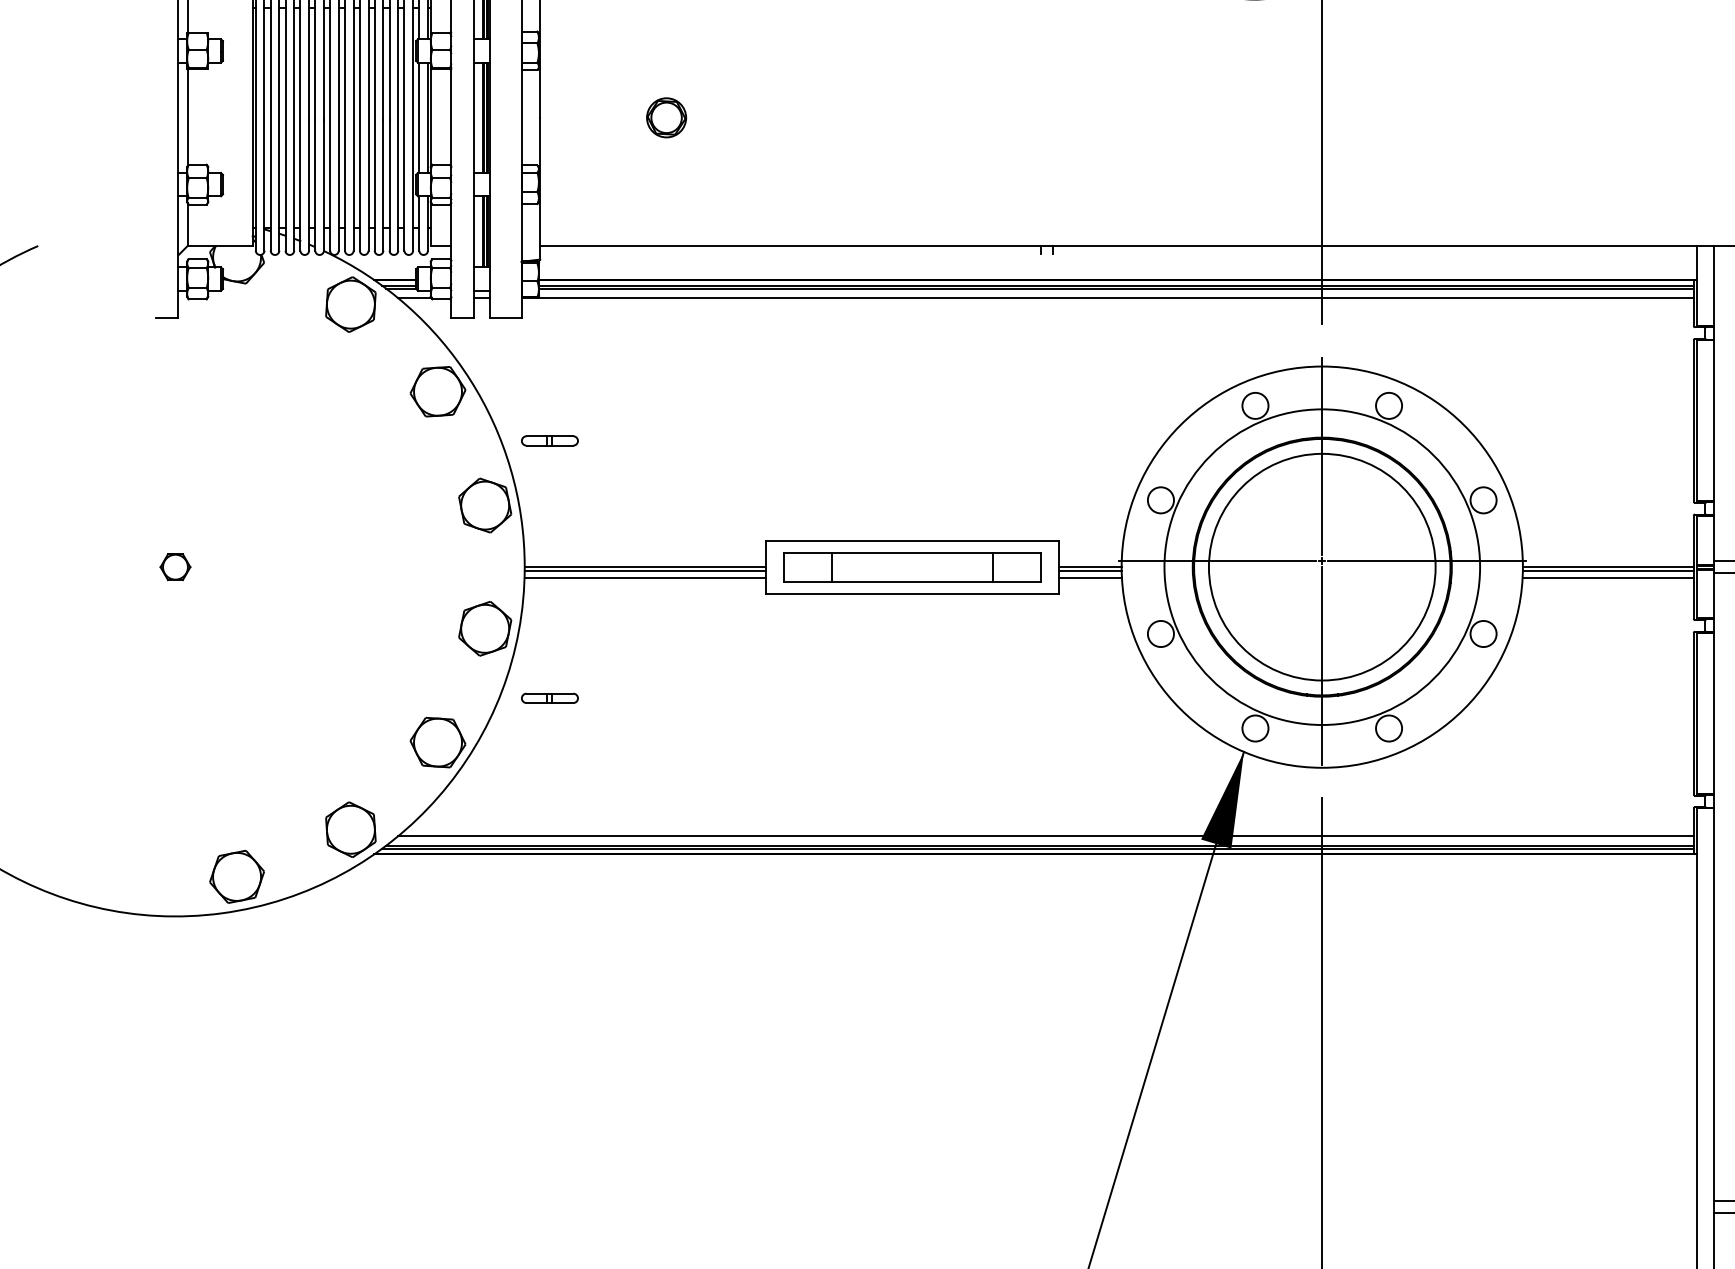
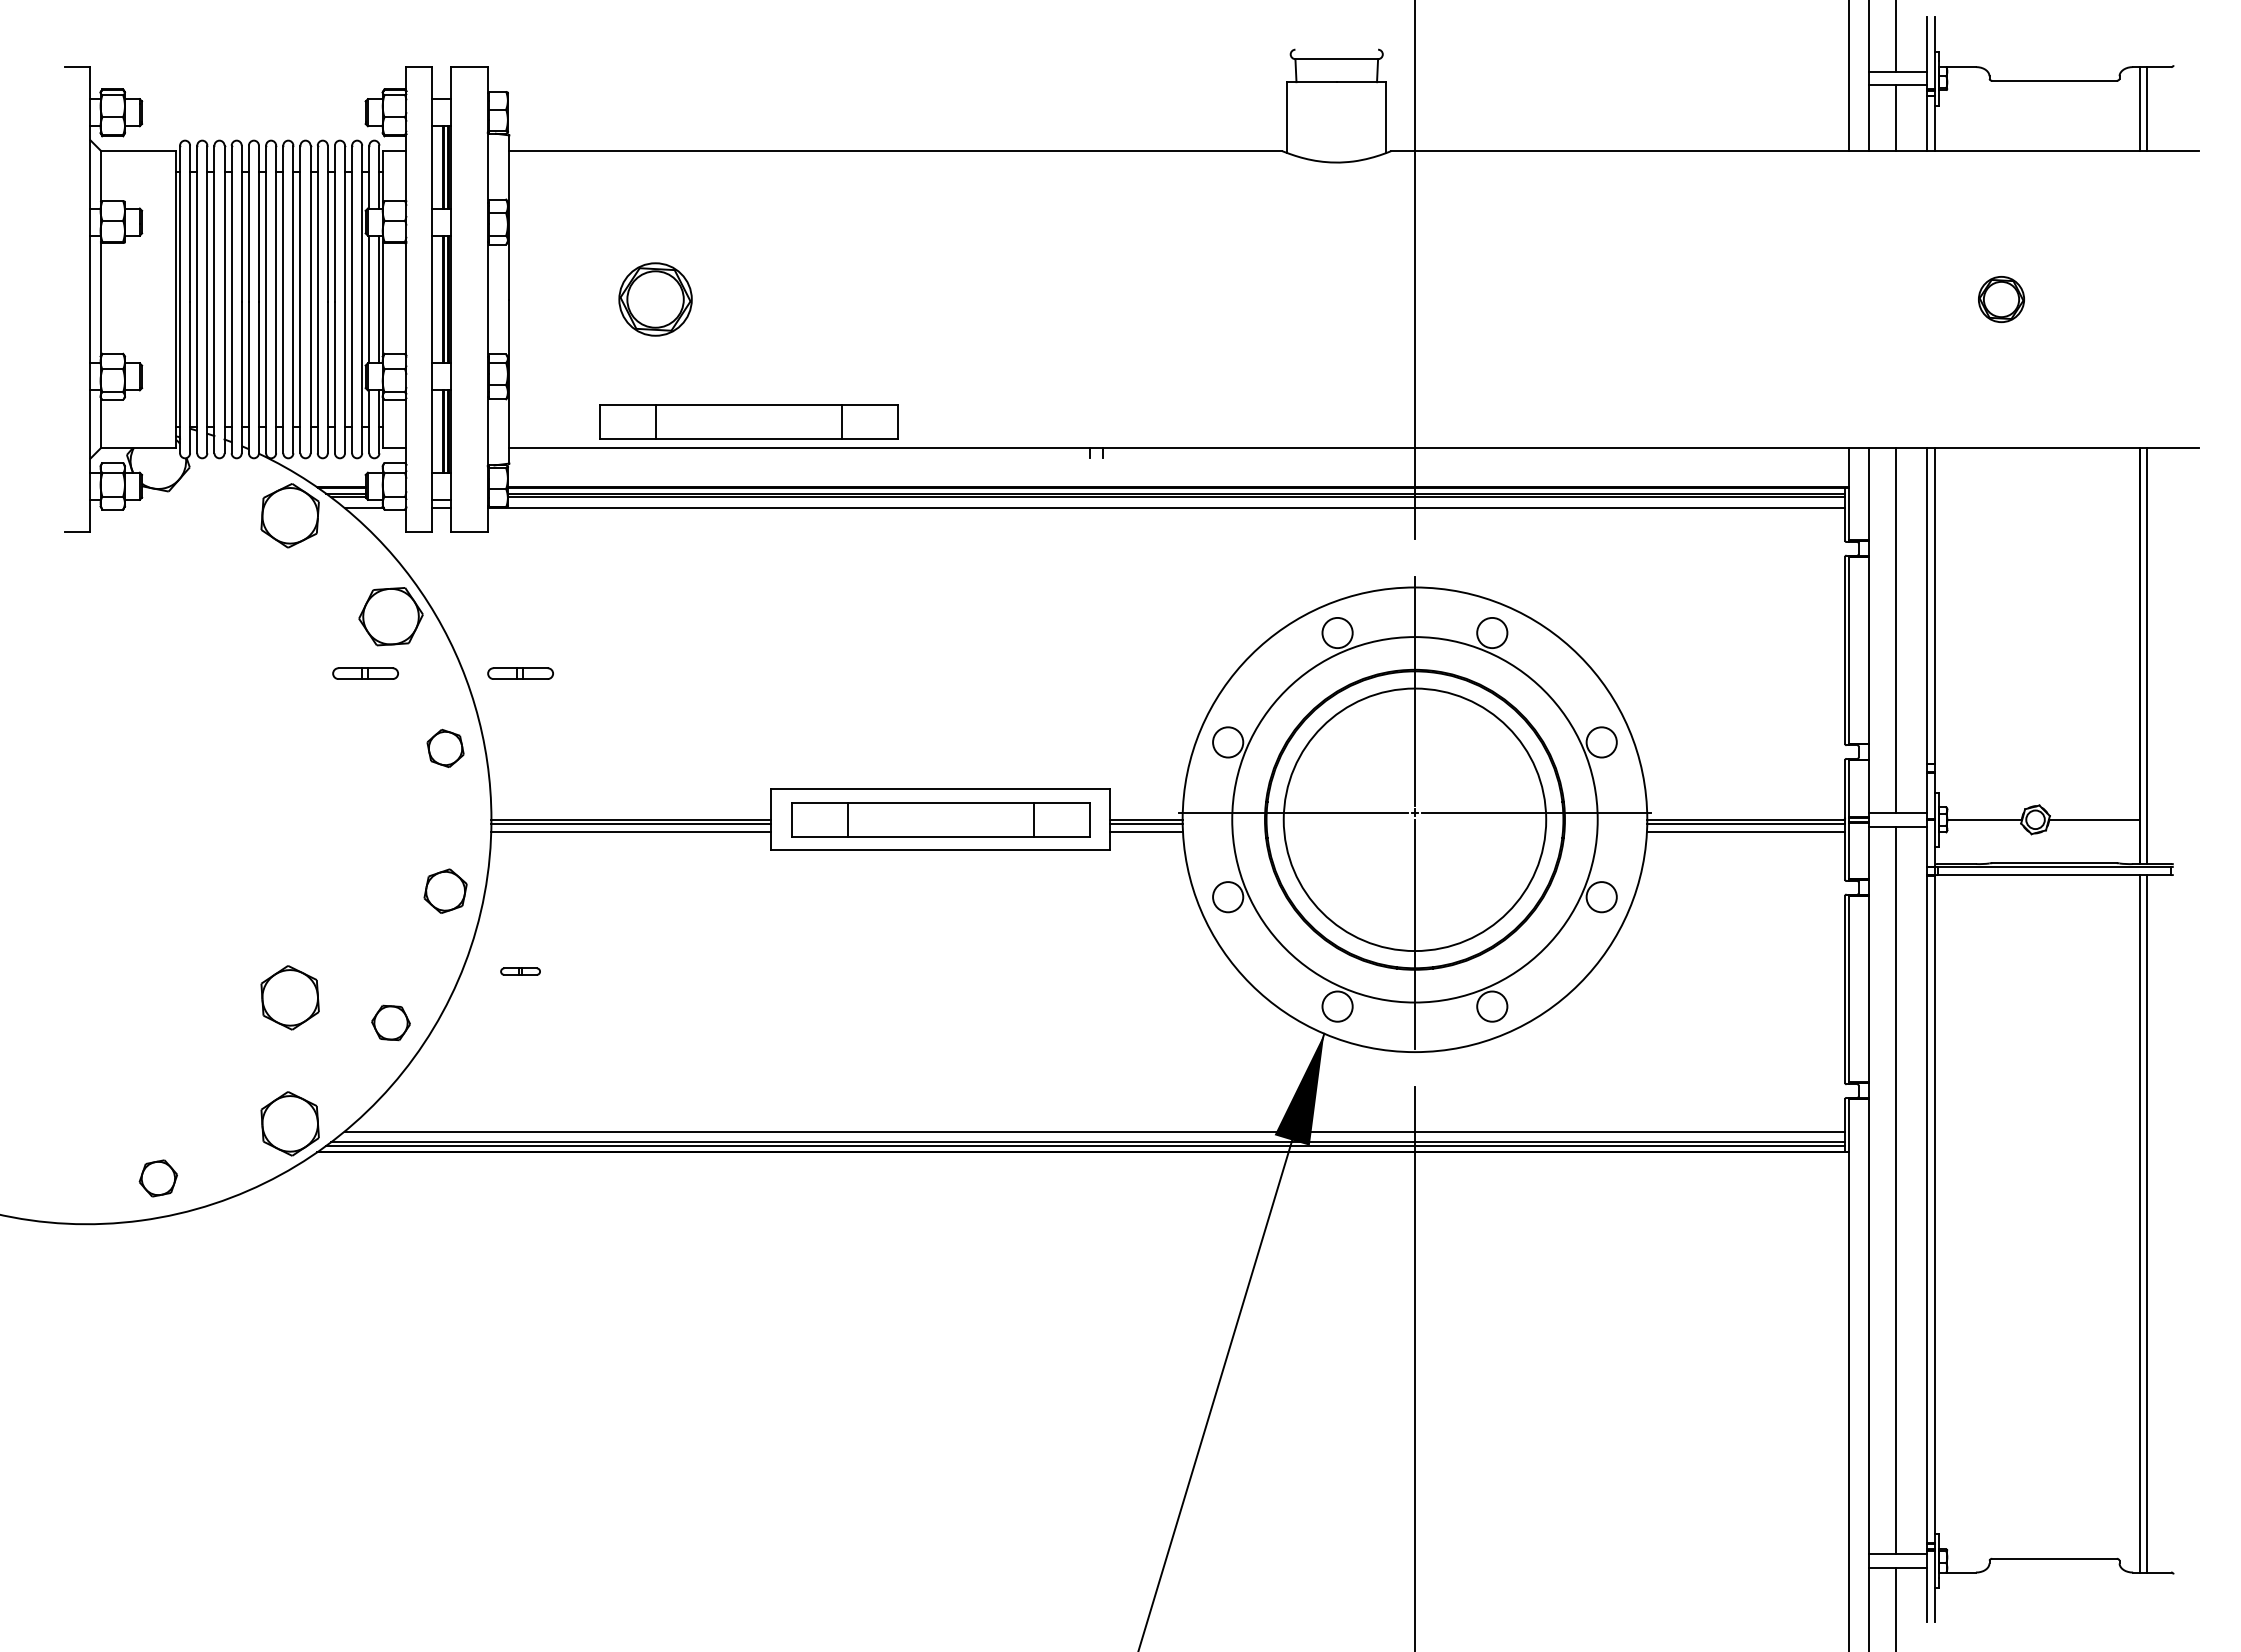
part: (666, 117) -> (655, 299), size x1.6
part: (746, 223) -> (748, 421), added
part: (415, 440) -> (365, 673), added
part: (485, 505) -> (445, 748), size x0.6
part: (175, 566) -> (86, 819), removed
part: (485, 629) -> (445, 891), size x0.7
part: (549, 698) -> (520, 971), size x0.6
part: (350, 720) -> (289, 997), added
part: (437, 742) -> (390, 1022), size x0.6
part: (237, 876) -> (158, 1178), size x0.6

